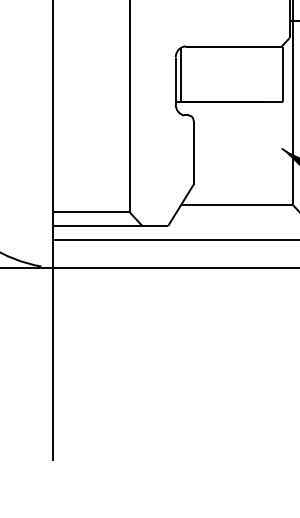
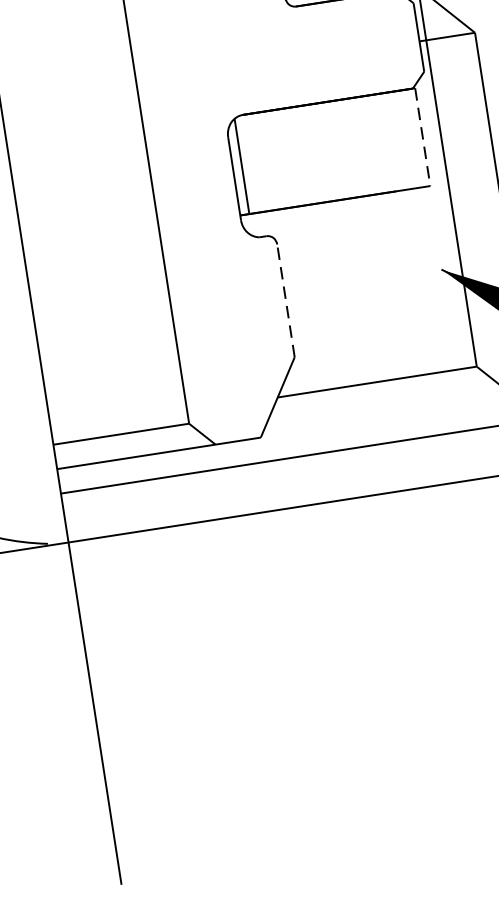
line: (283, 74) -> (423, 137), solid -> dashed
line: (193, 152) -> (285, 300), solid -> dashed

